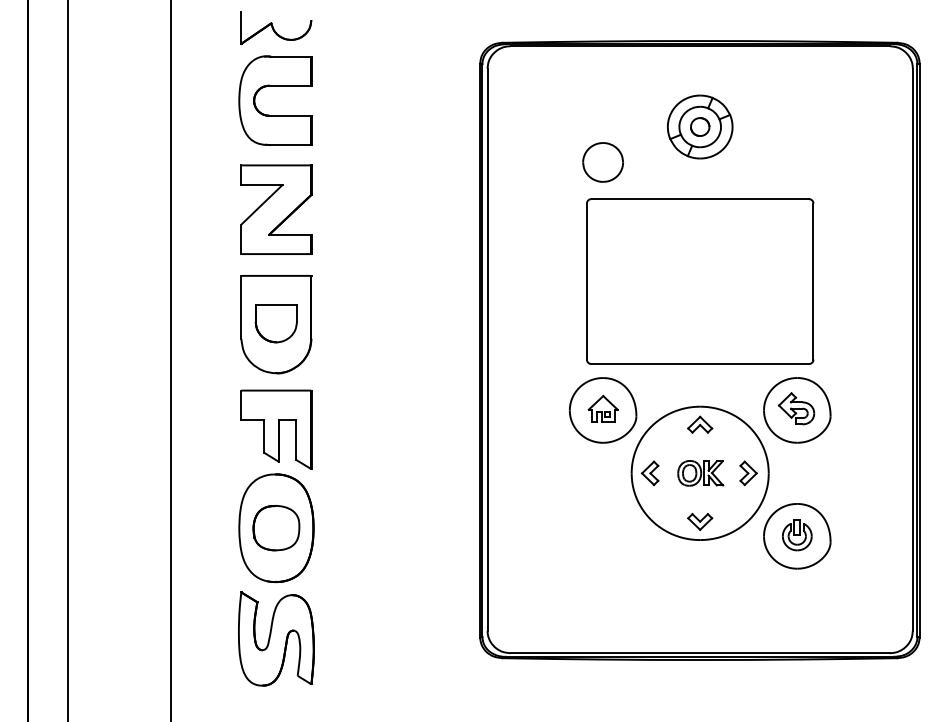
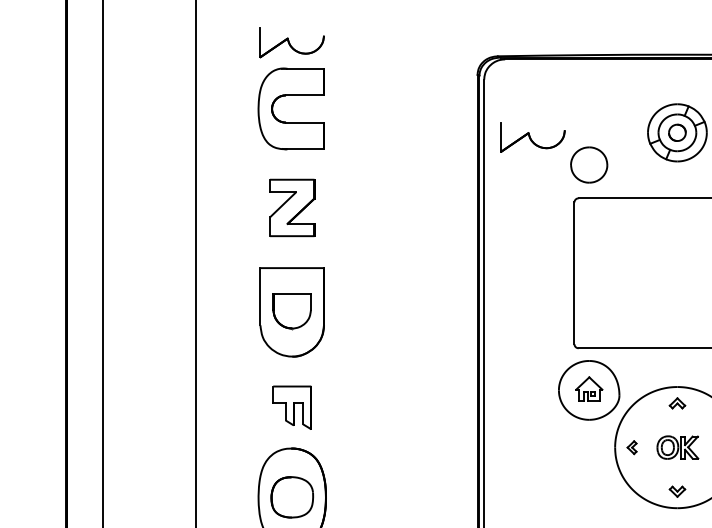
part: (541, 131) -> (533, 136), added
part: (276, 209) -> (292, 207), size x0.7
part: (700, 424) -> (677, 403), size x0.7
part: (276, 429) -> (292, 407), size x0.6
part: (650, 473) -> (632, 447), size x0.6
part: (700, 521) -> (677, 491), size x0.7

